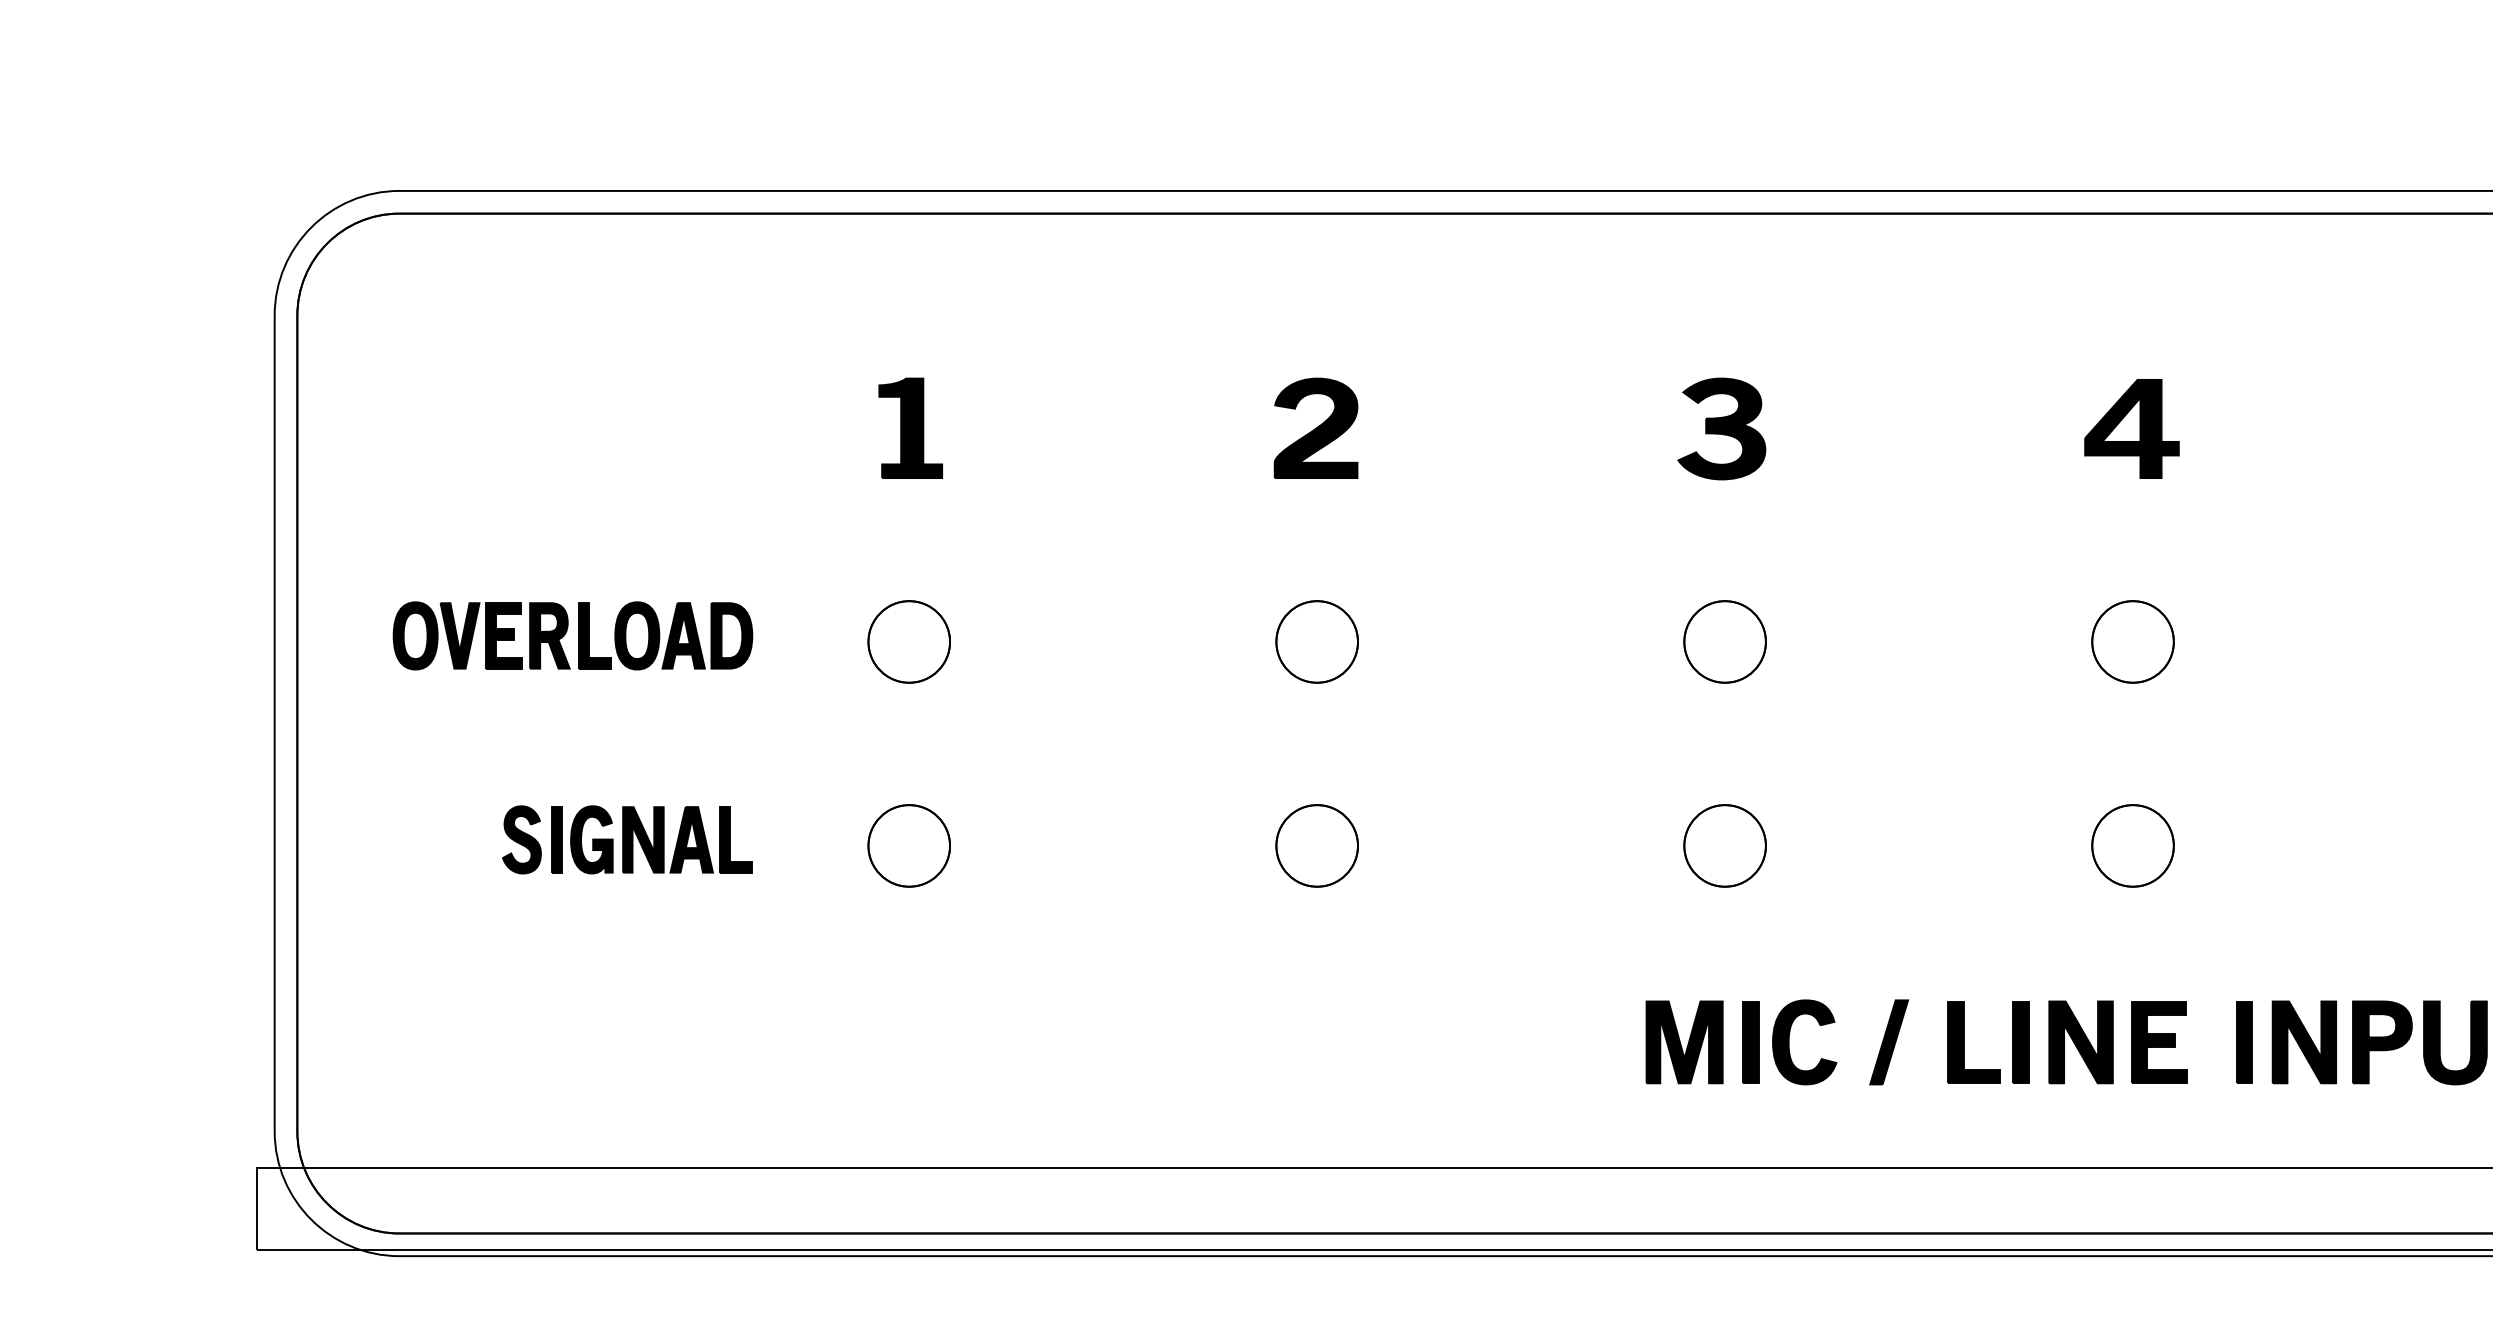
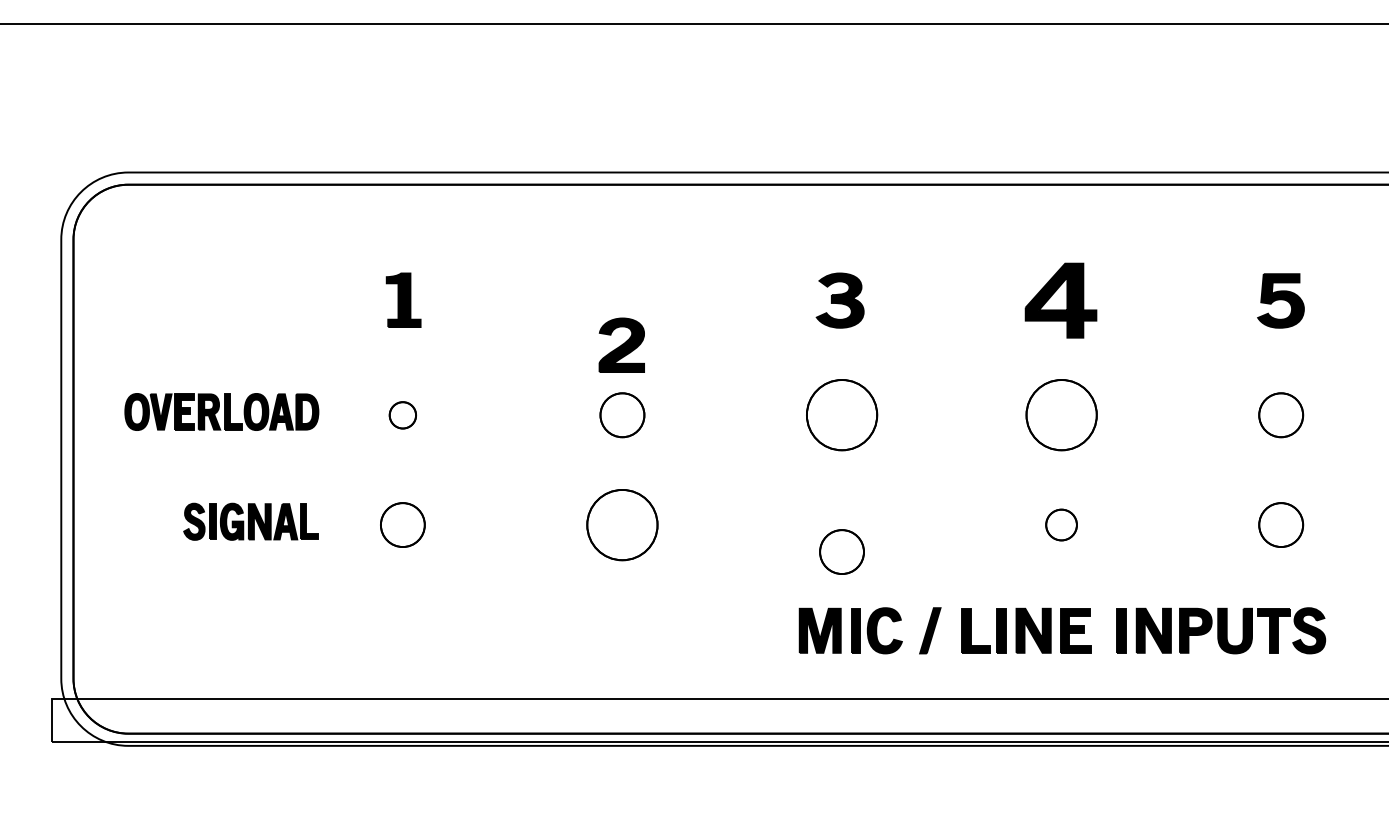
part: (1315, 426) -> (621, 344), moved
part: (2130, 428) -> (1060, 300), size x1.4
part: (908, 642) -> (402, 415), size x0.6
part: (1724, 642) -> (841, 415), size x1.6
part: (2132, 642) -> (1061, 415), size x1.6
part: (1317, 844) -> (622, 524), size x1.6
part: (1724, 844) -> (841, 551), moved
part: (2132, 844) -> (1061, 524), size x0.7

